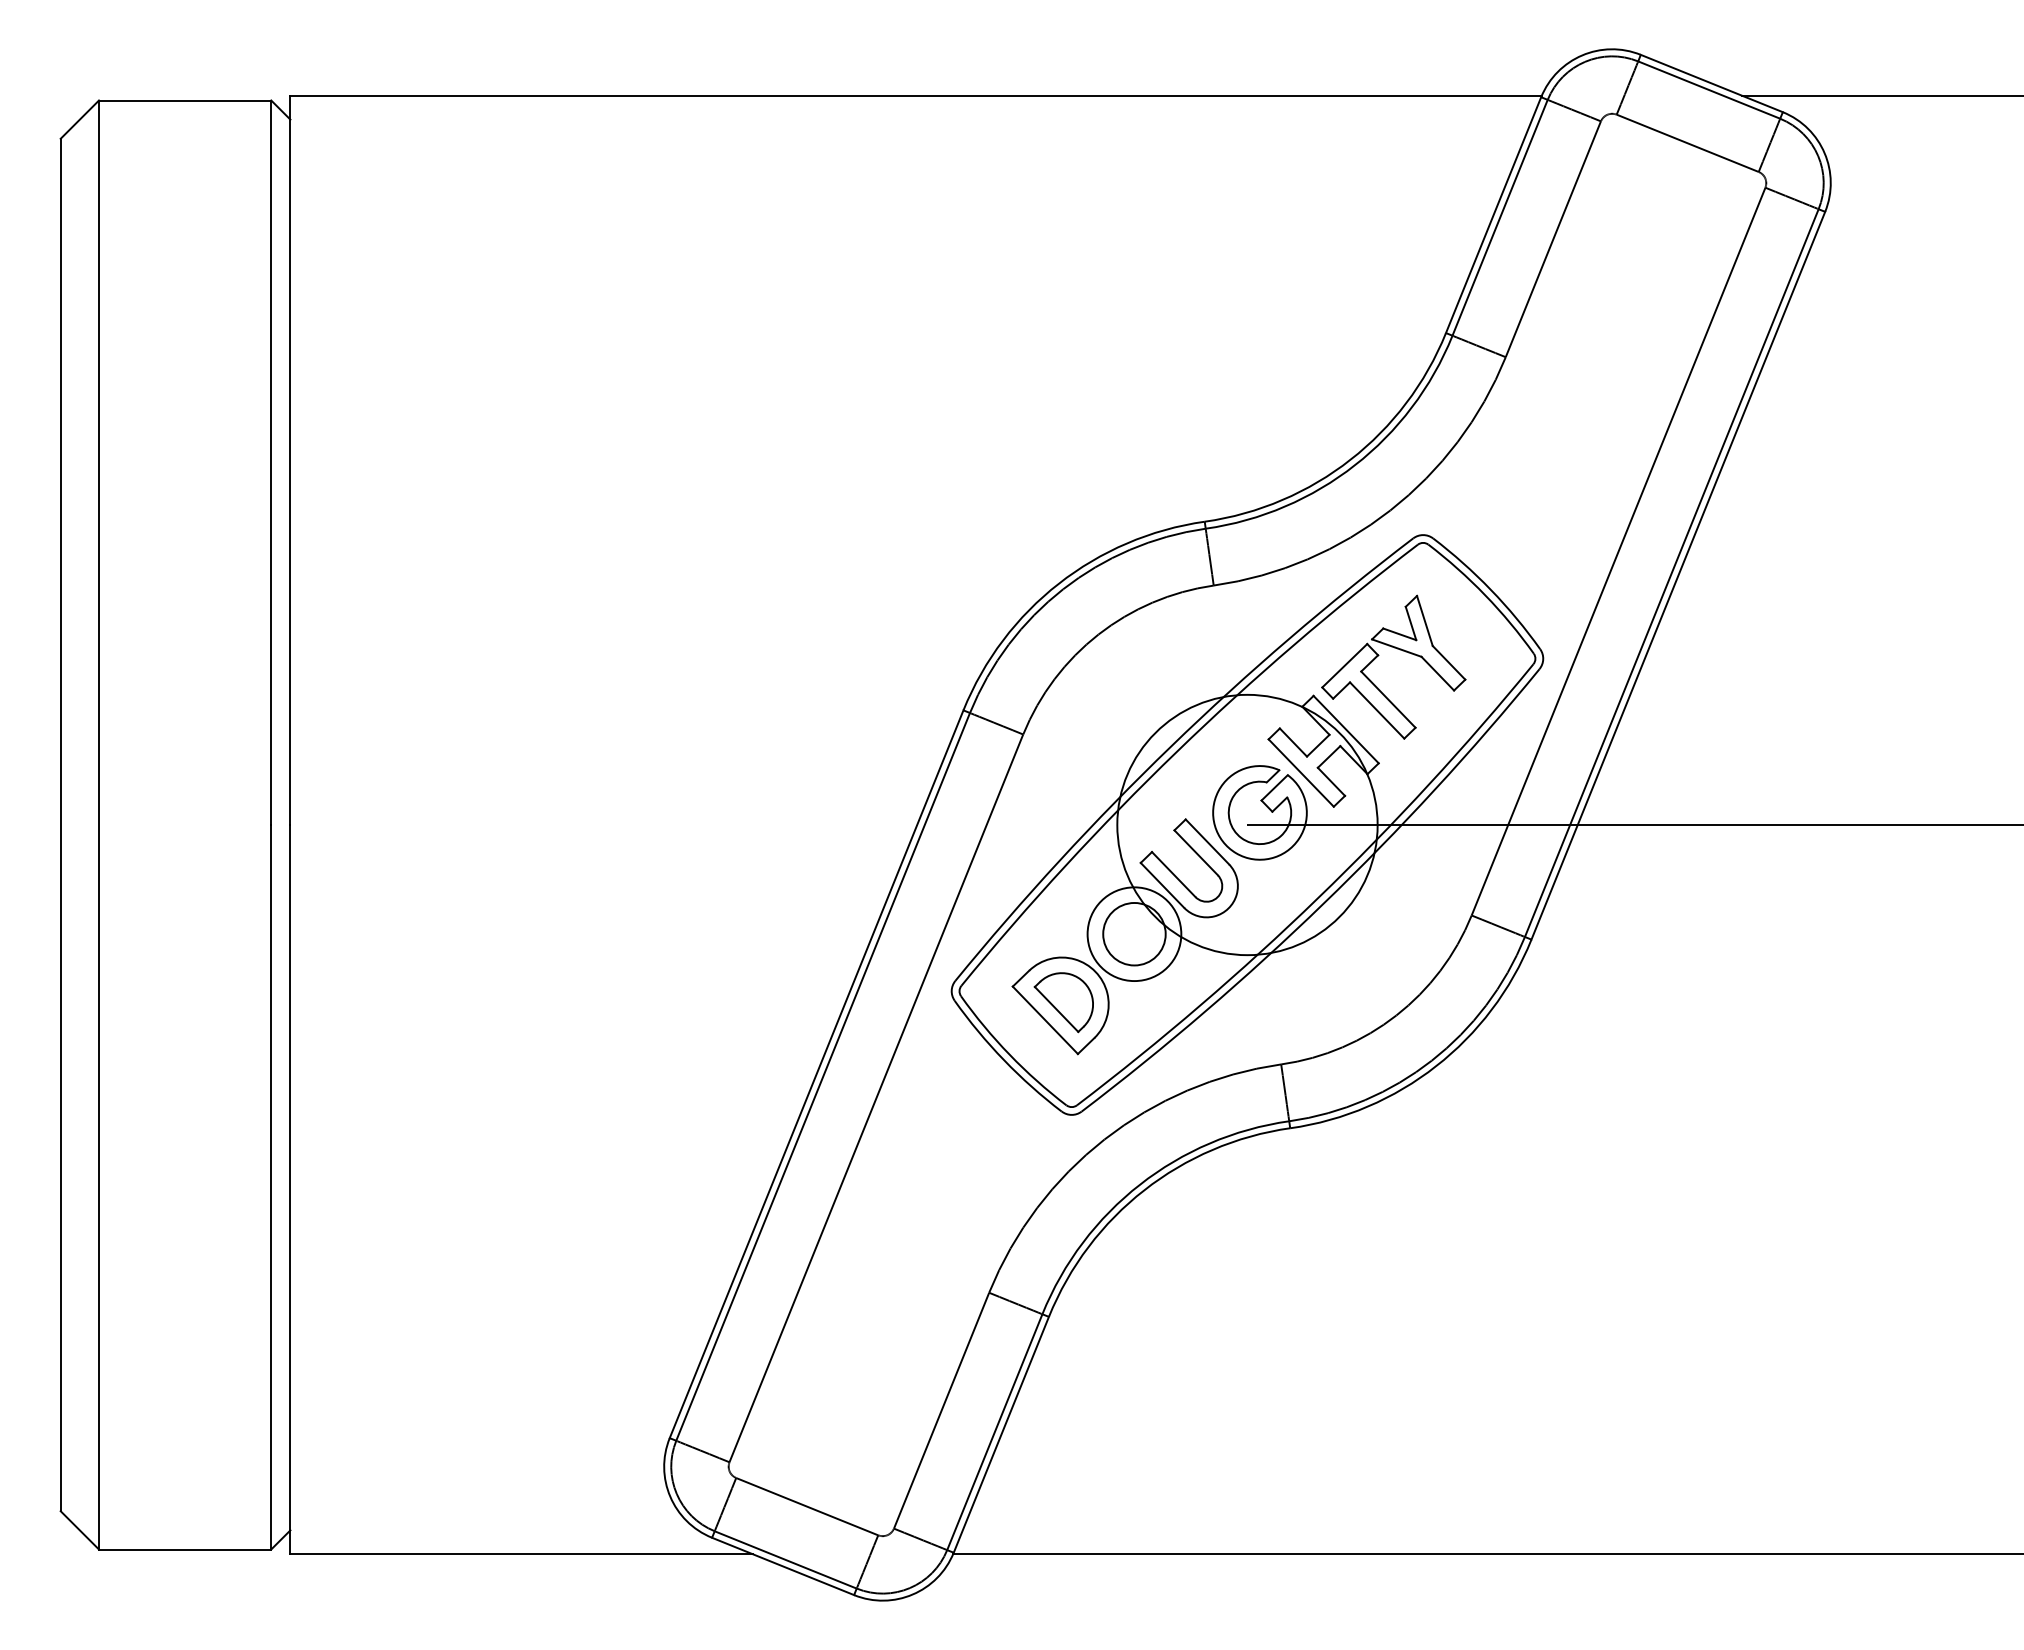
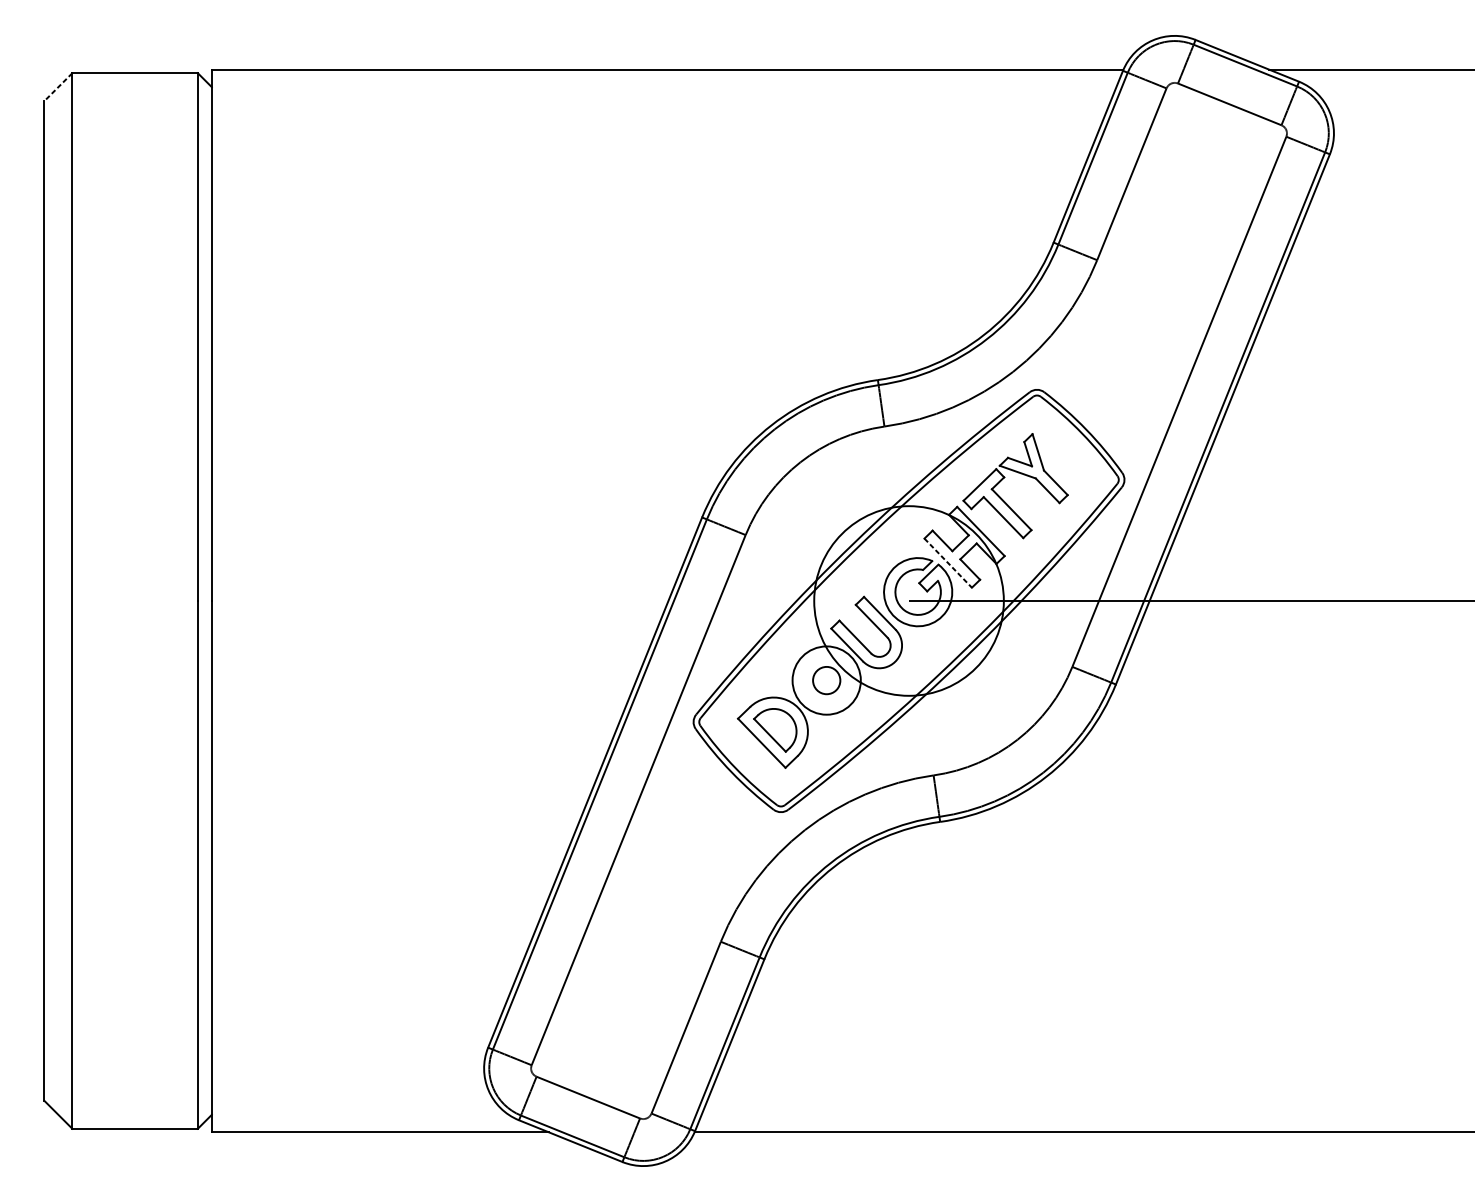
line: (79, 120) -> (58, 87), solid -> dashed
line: (1301, 773) -> (948, 563), solid -> dashed
circle: (1134, 933) -> (826, 680), size x0.6

